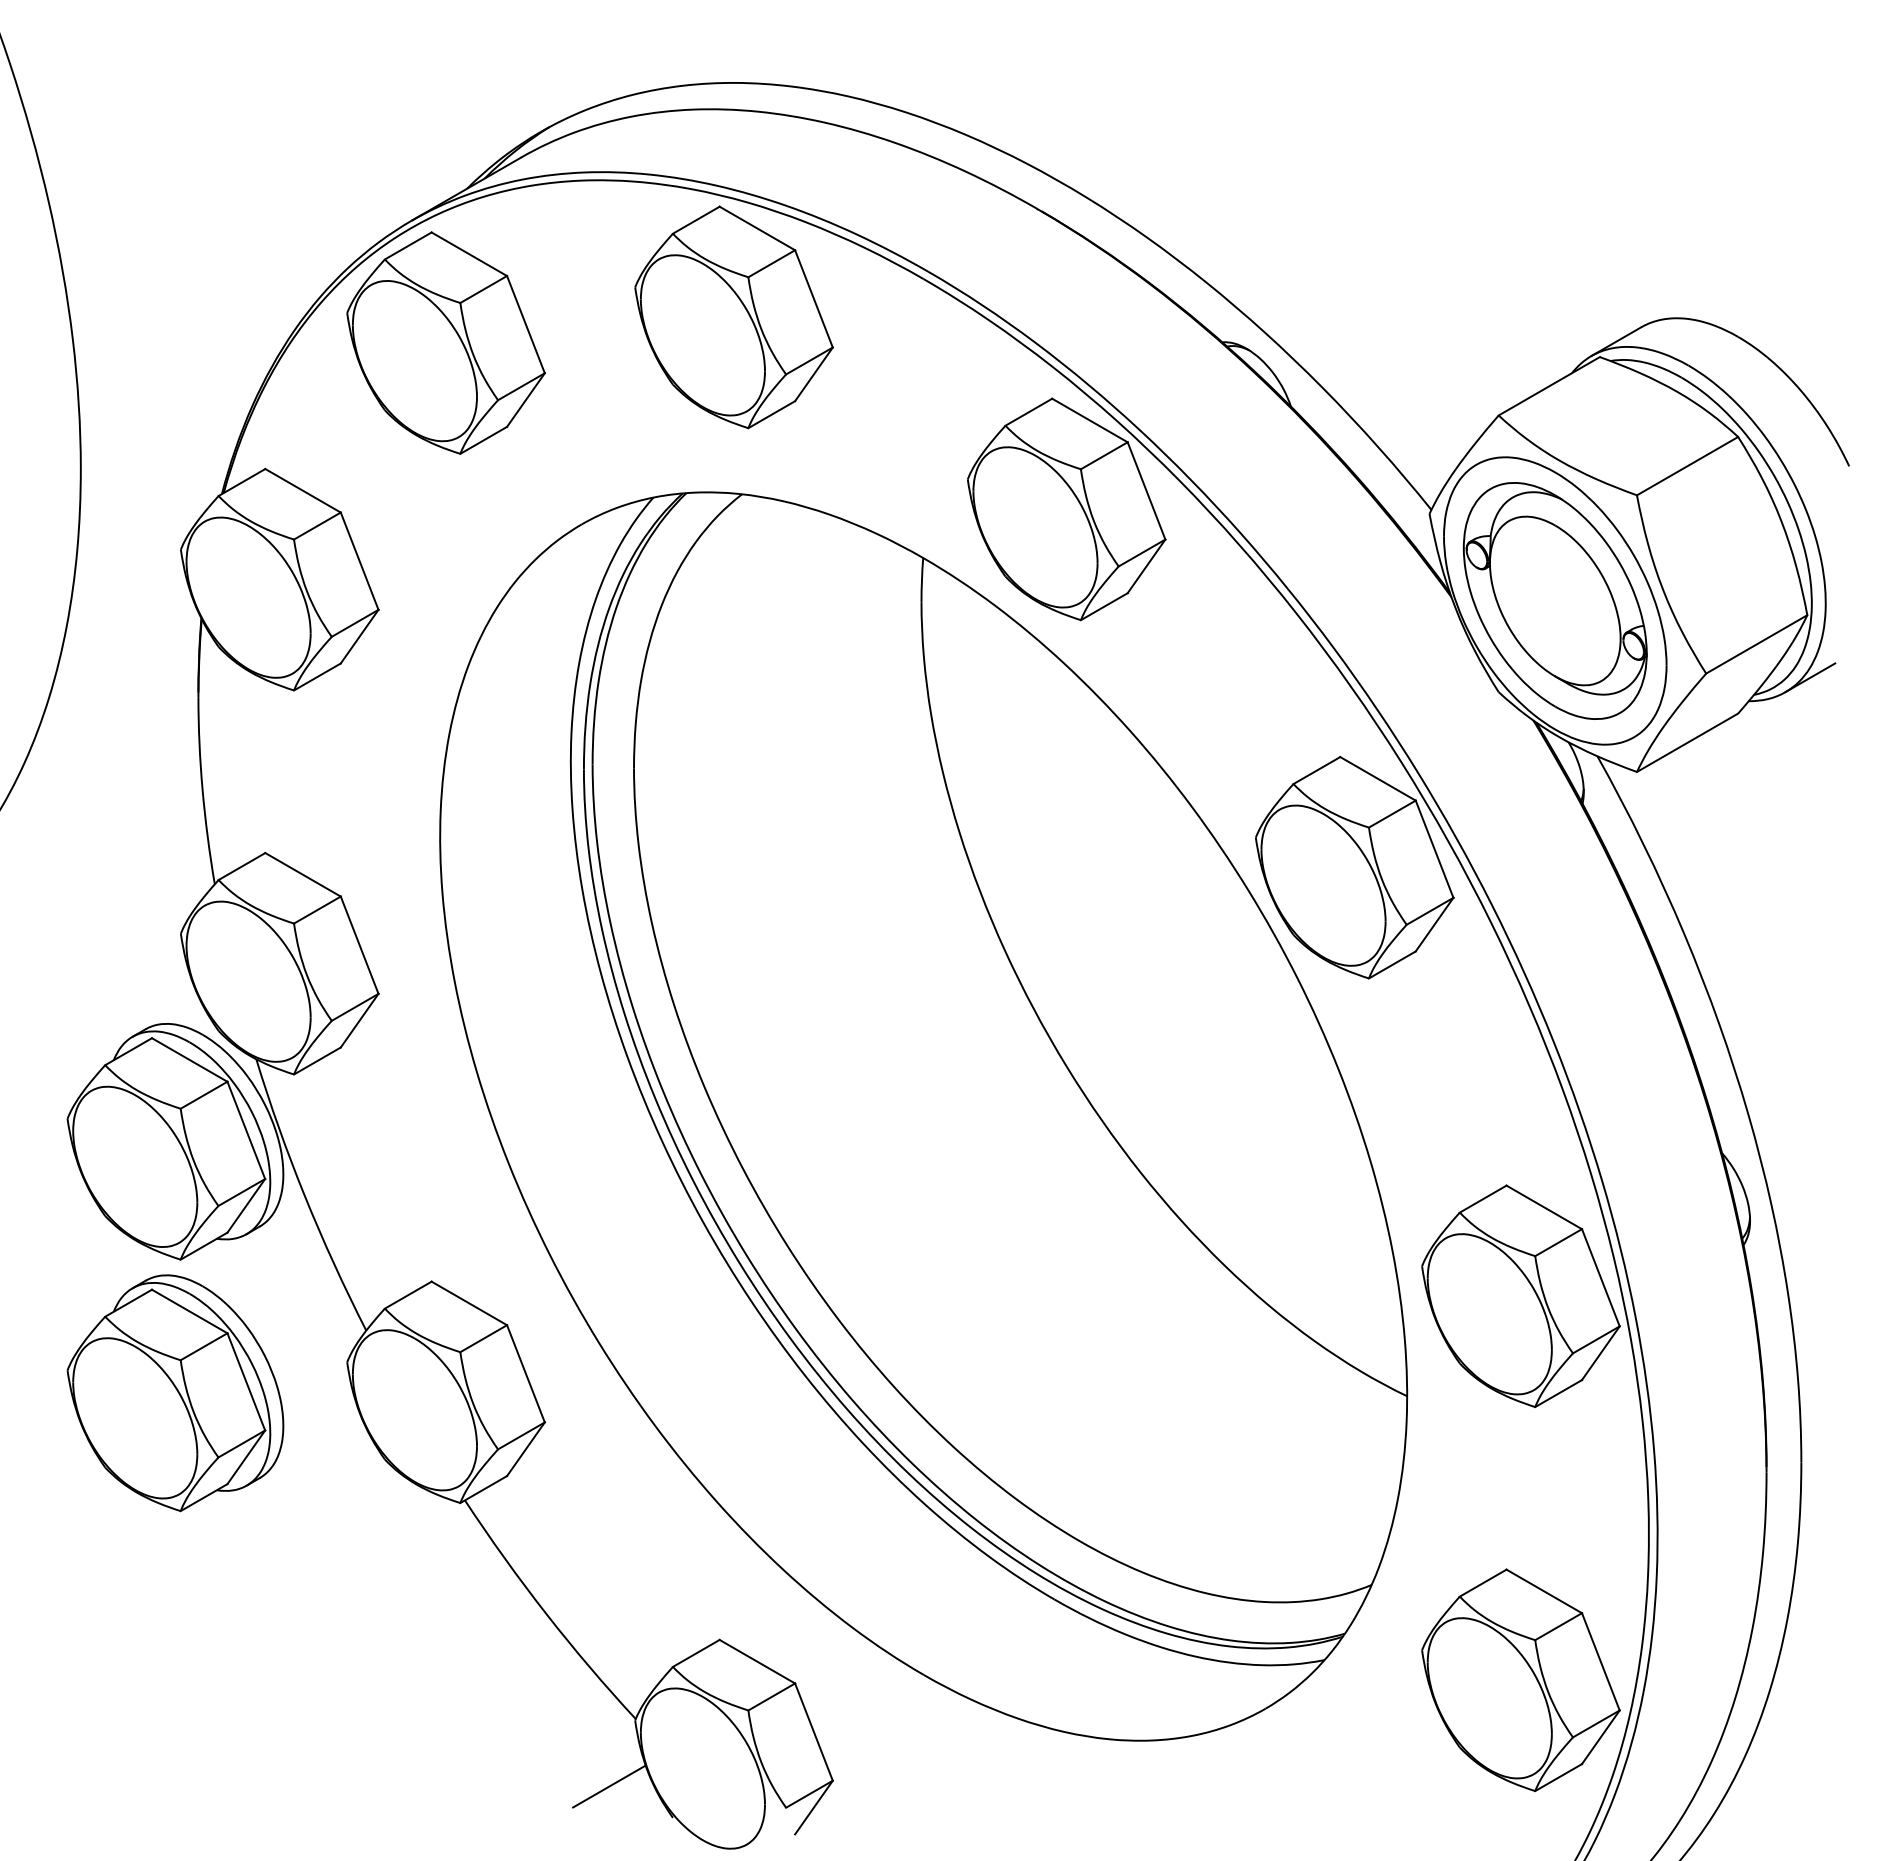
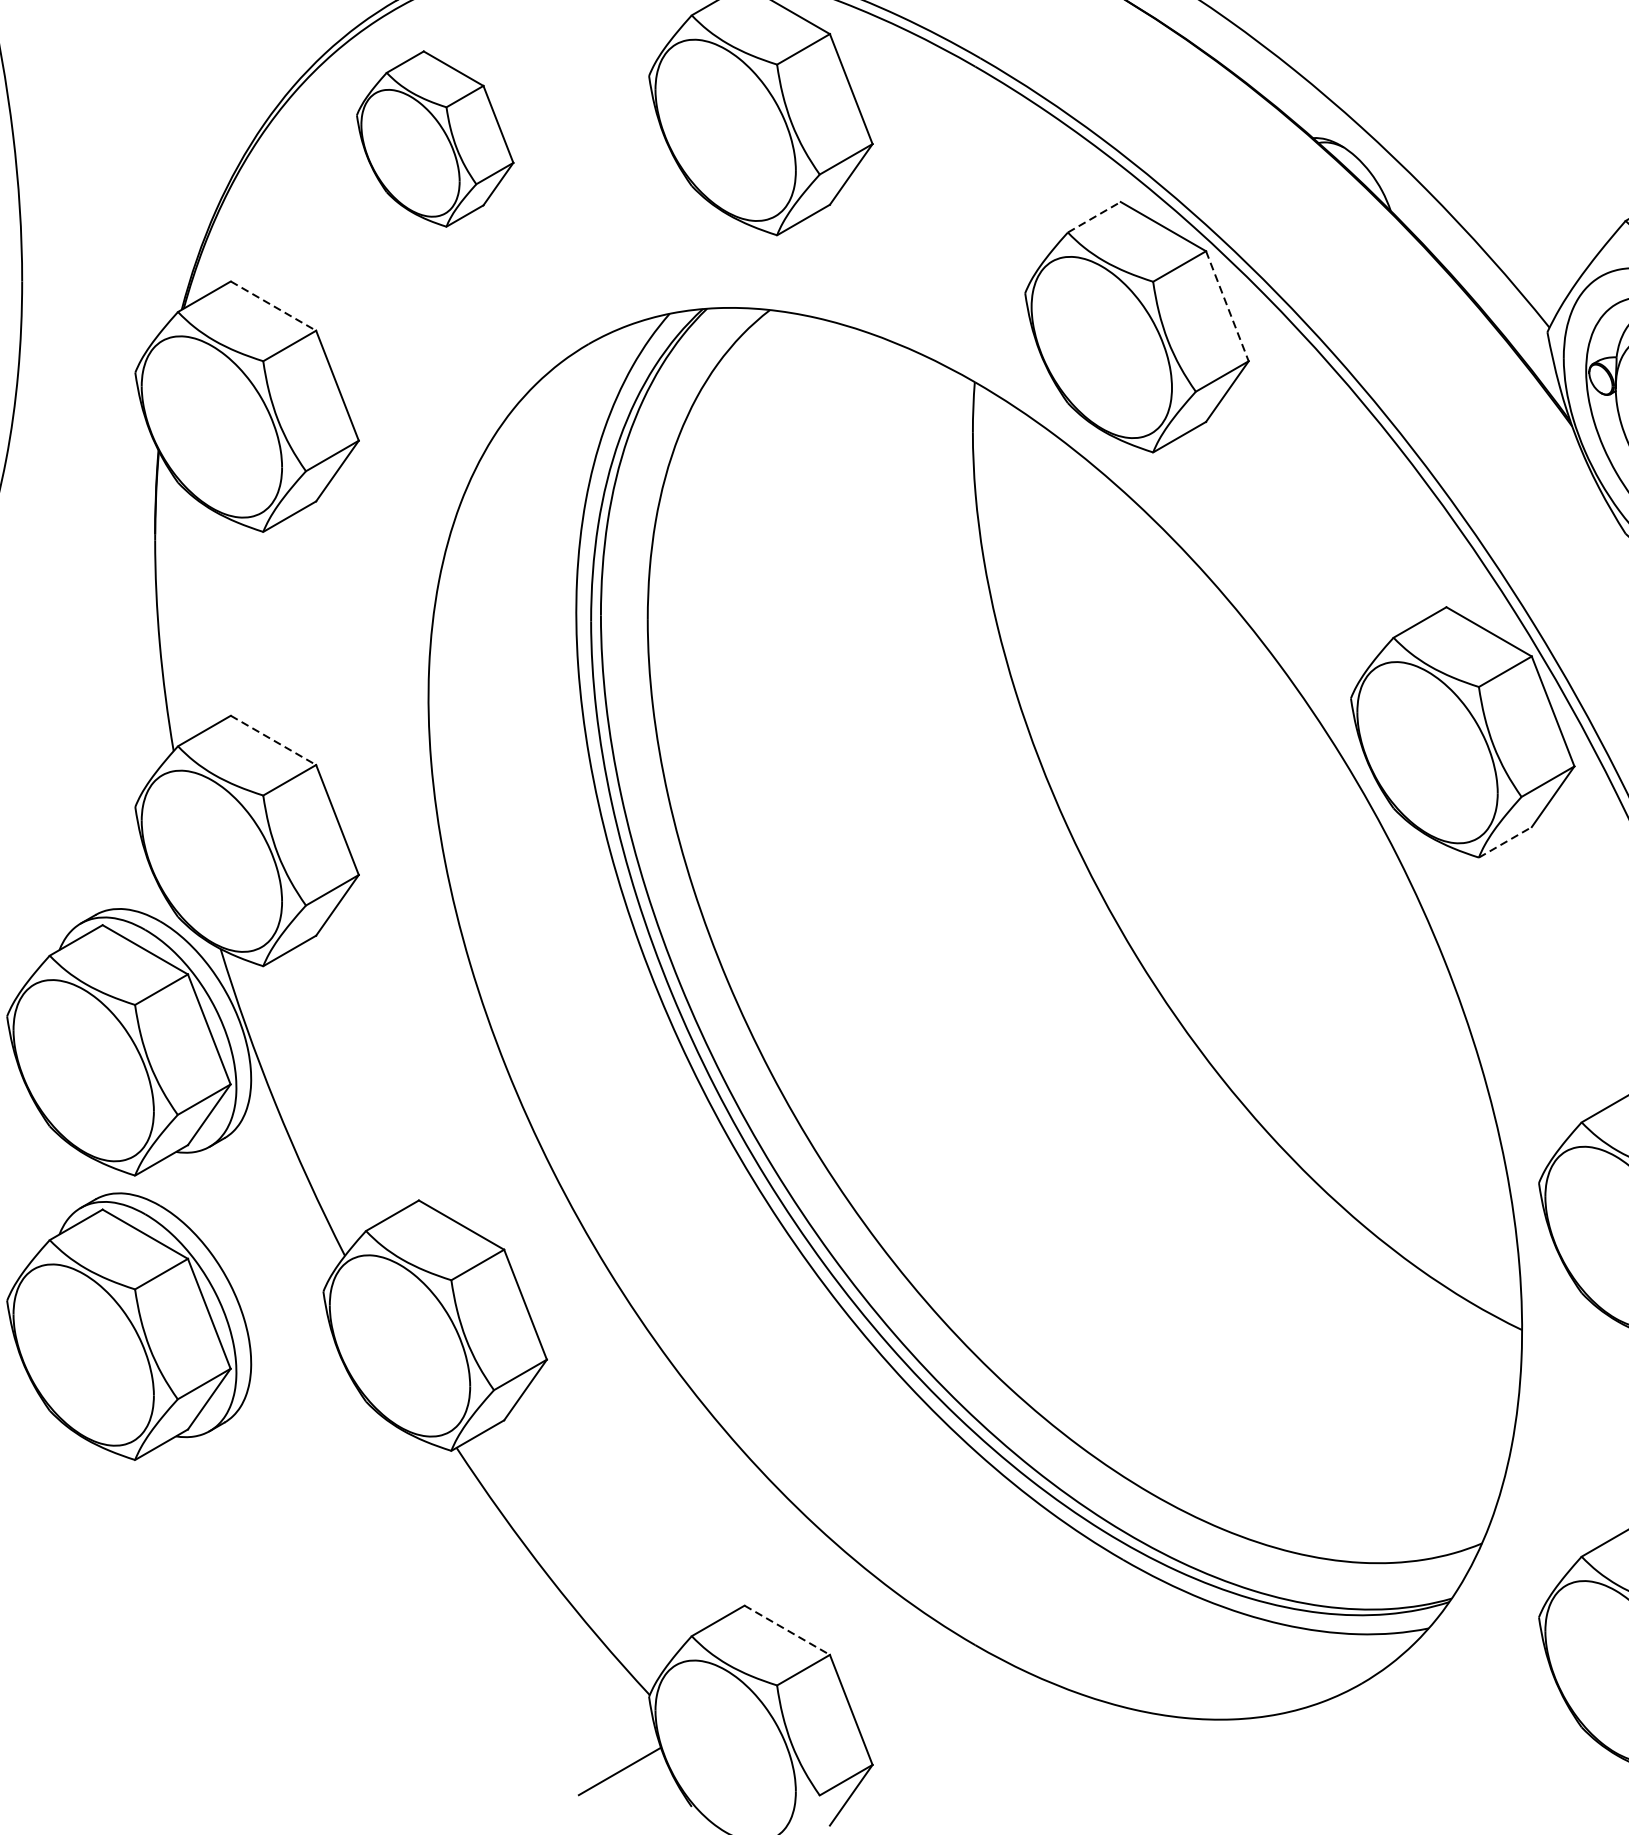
part: (445, 342) -> (434, 138), size x0.7
line: (1028, 412) -> (1093, 217), solid -> dashed
line: (303, 490) -> (273, 305), solid -> dashed
line: (1146, 491) -> (1227, 306), solid -> dashed
line: (303, 874) -> (273, 740), solid -> dashed
line: (1392, 964) -> (1505, 841), solid -> dashed
line: (757, 1661) -> (787, 1630), solid -> dashed

